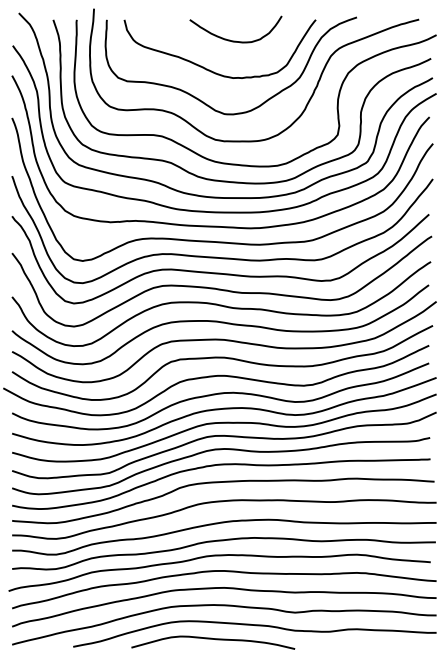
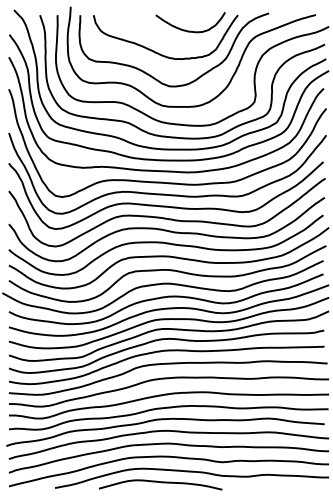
curve: (235, 40) -> (190, 30), moved

